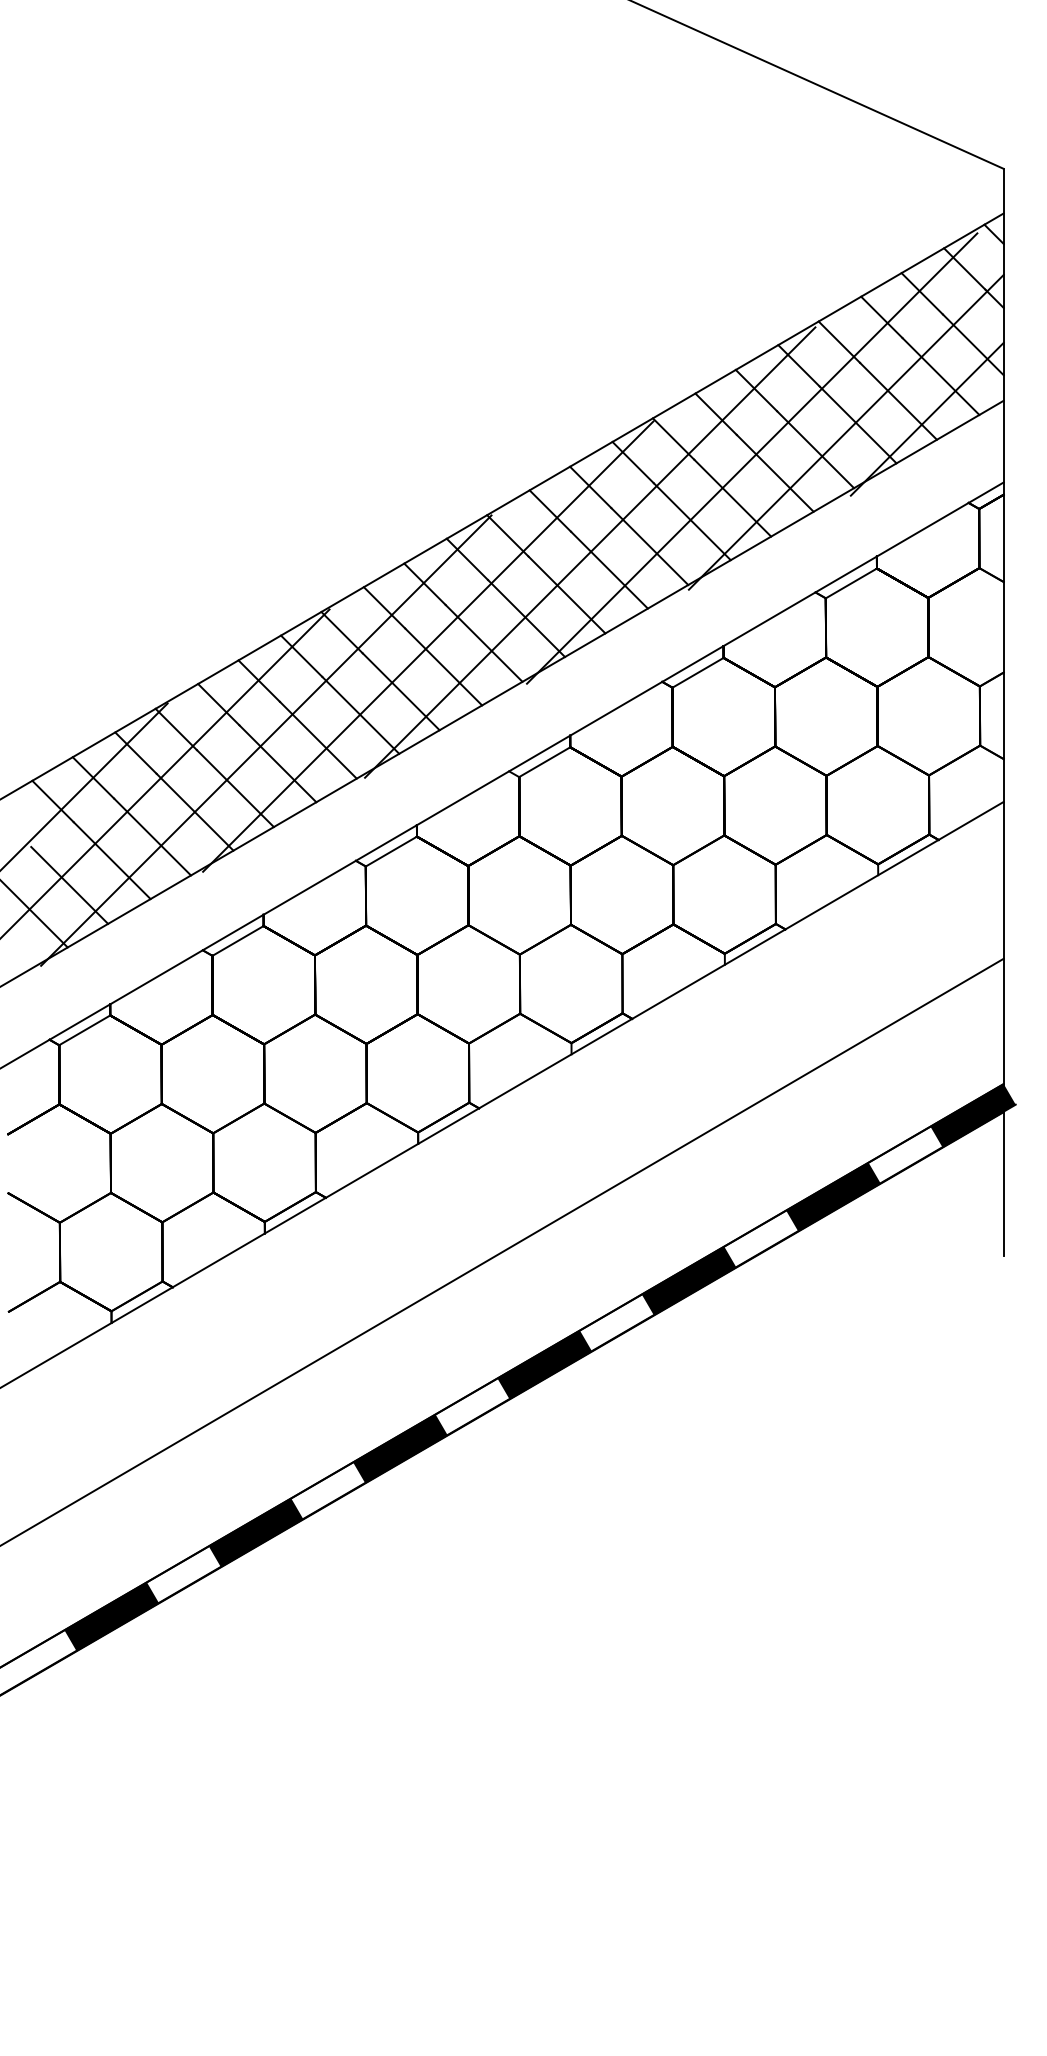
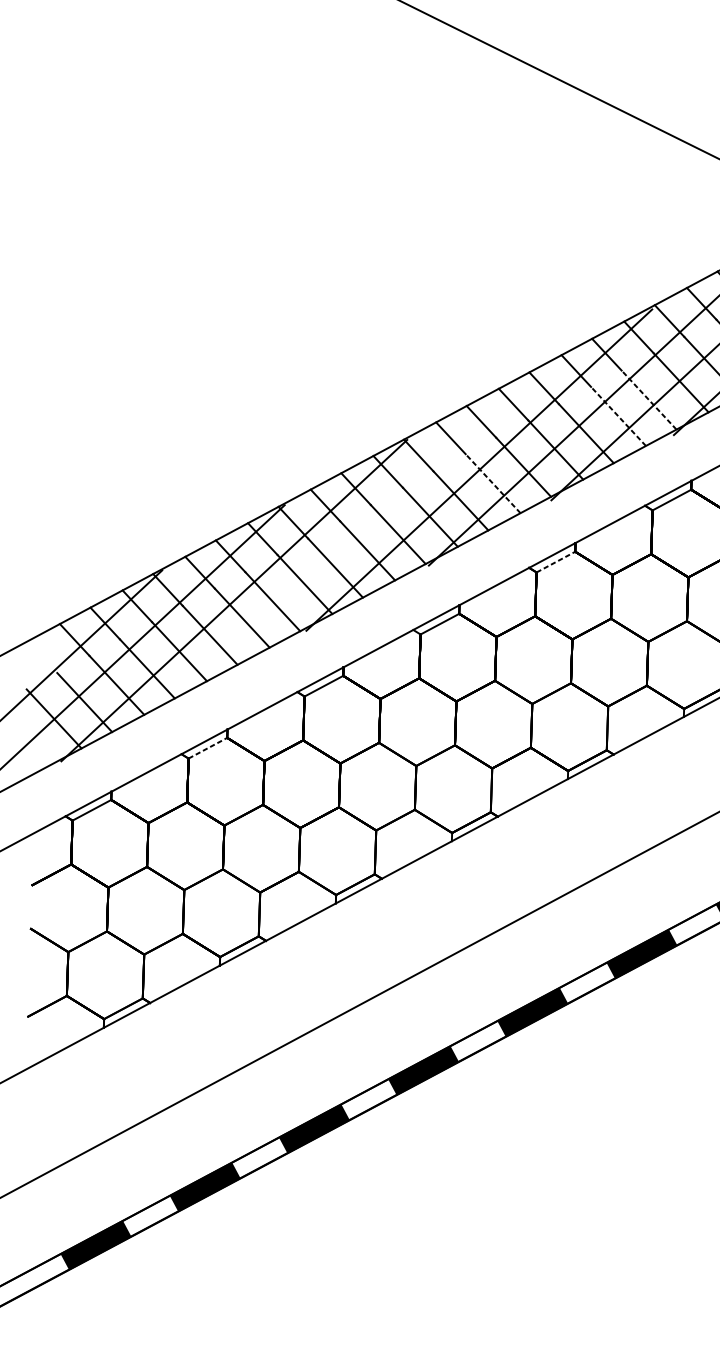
line: (815, 449) -> (648, 399), solid -> dashed
line: (774, 472) -> (617, 415), solid -> dashed
line: (609, 569) -> (493, 483), solid -> dashed
line: (428, 646) -> (356, 535), removed
line: (698, 672) -> (556, 561), solid -> dashed
line: (238, 940) -> (208, 747), solid -> dashed

